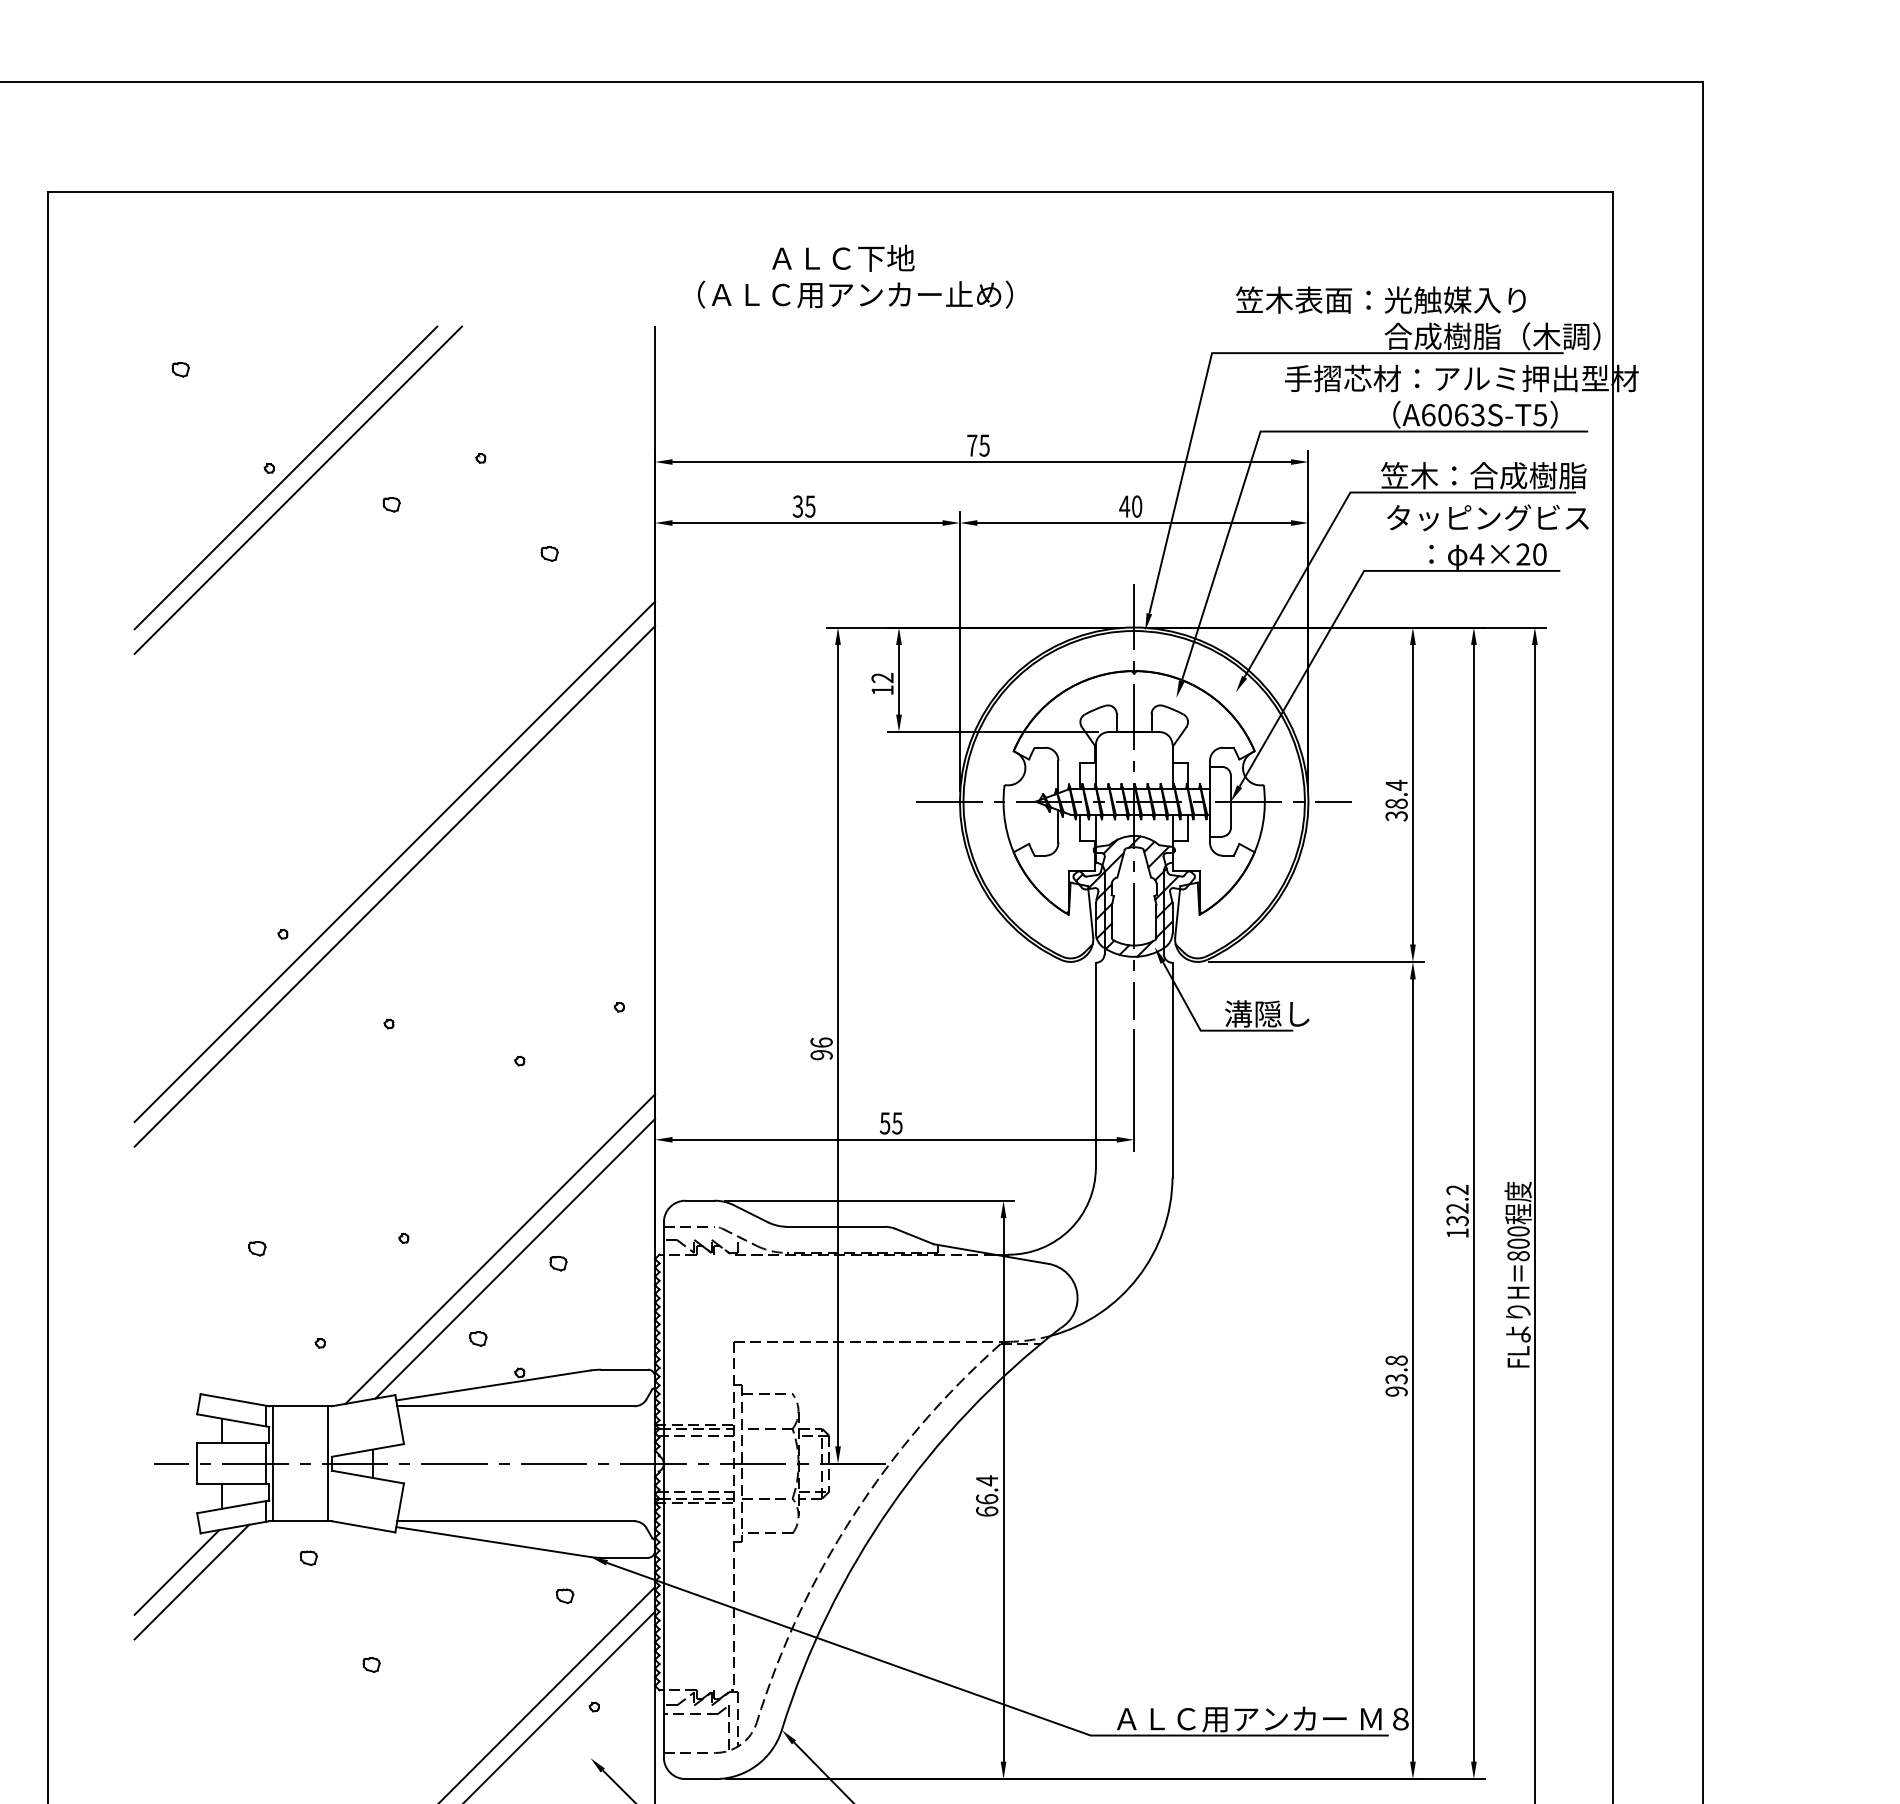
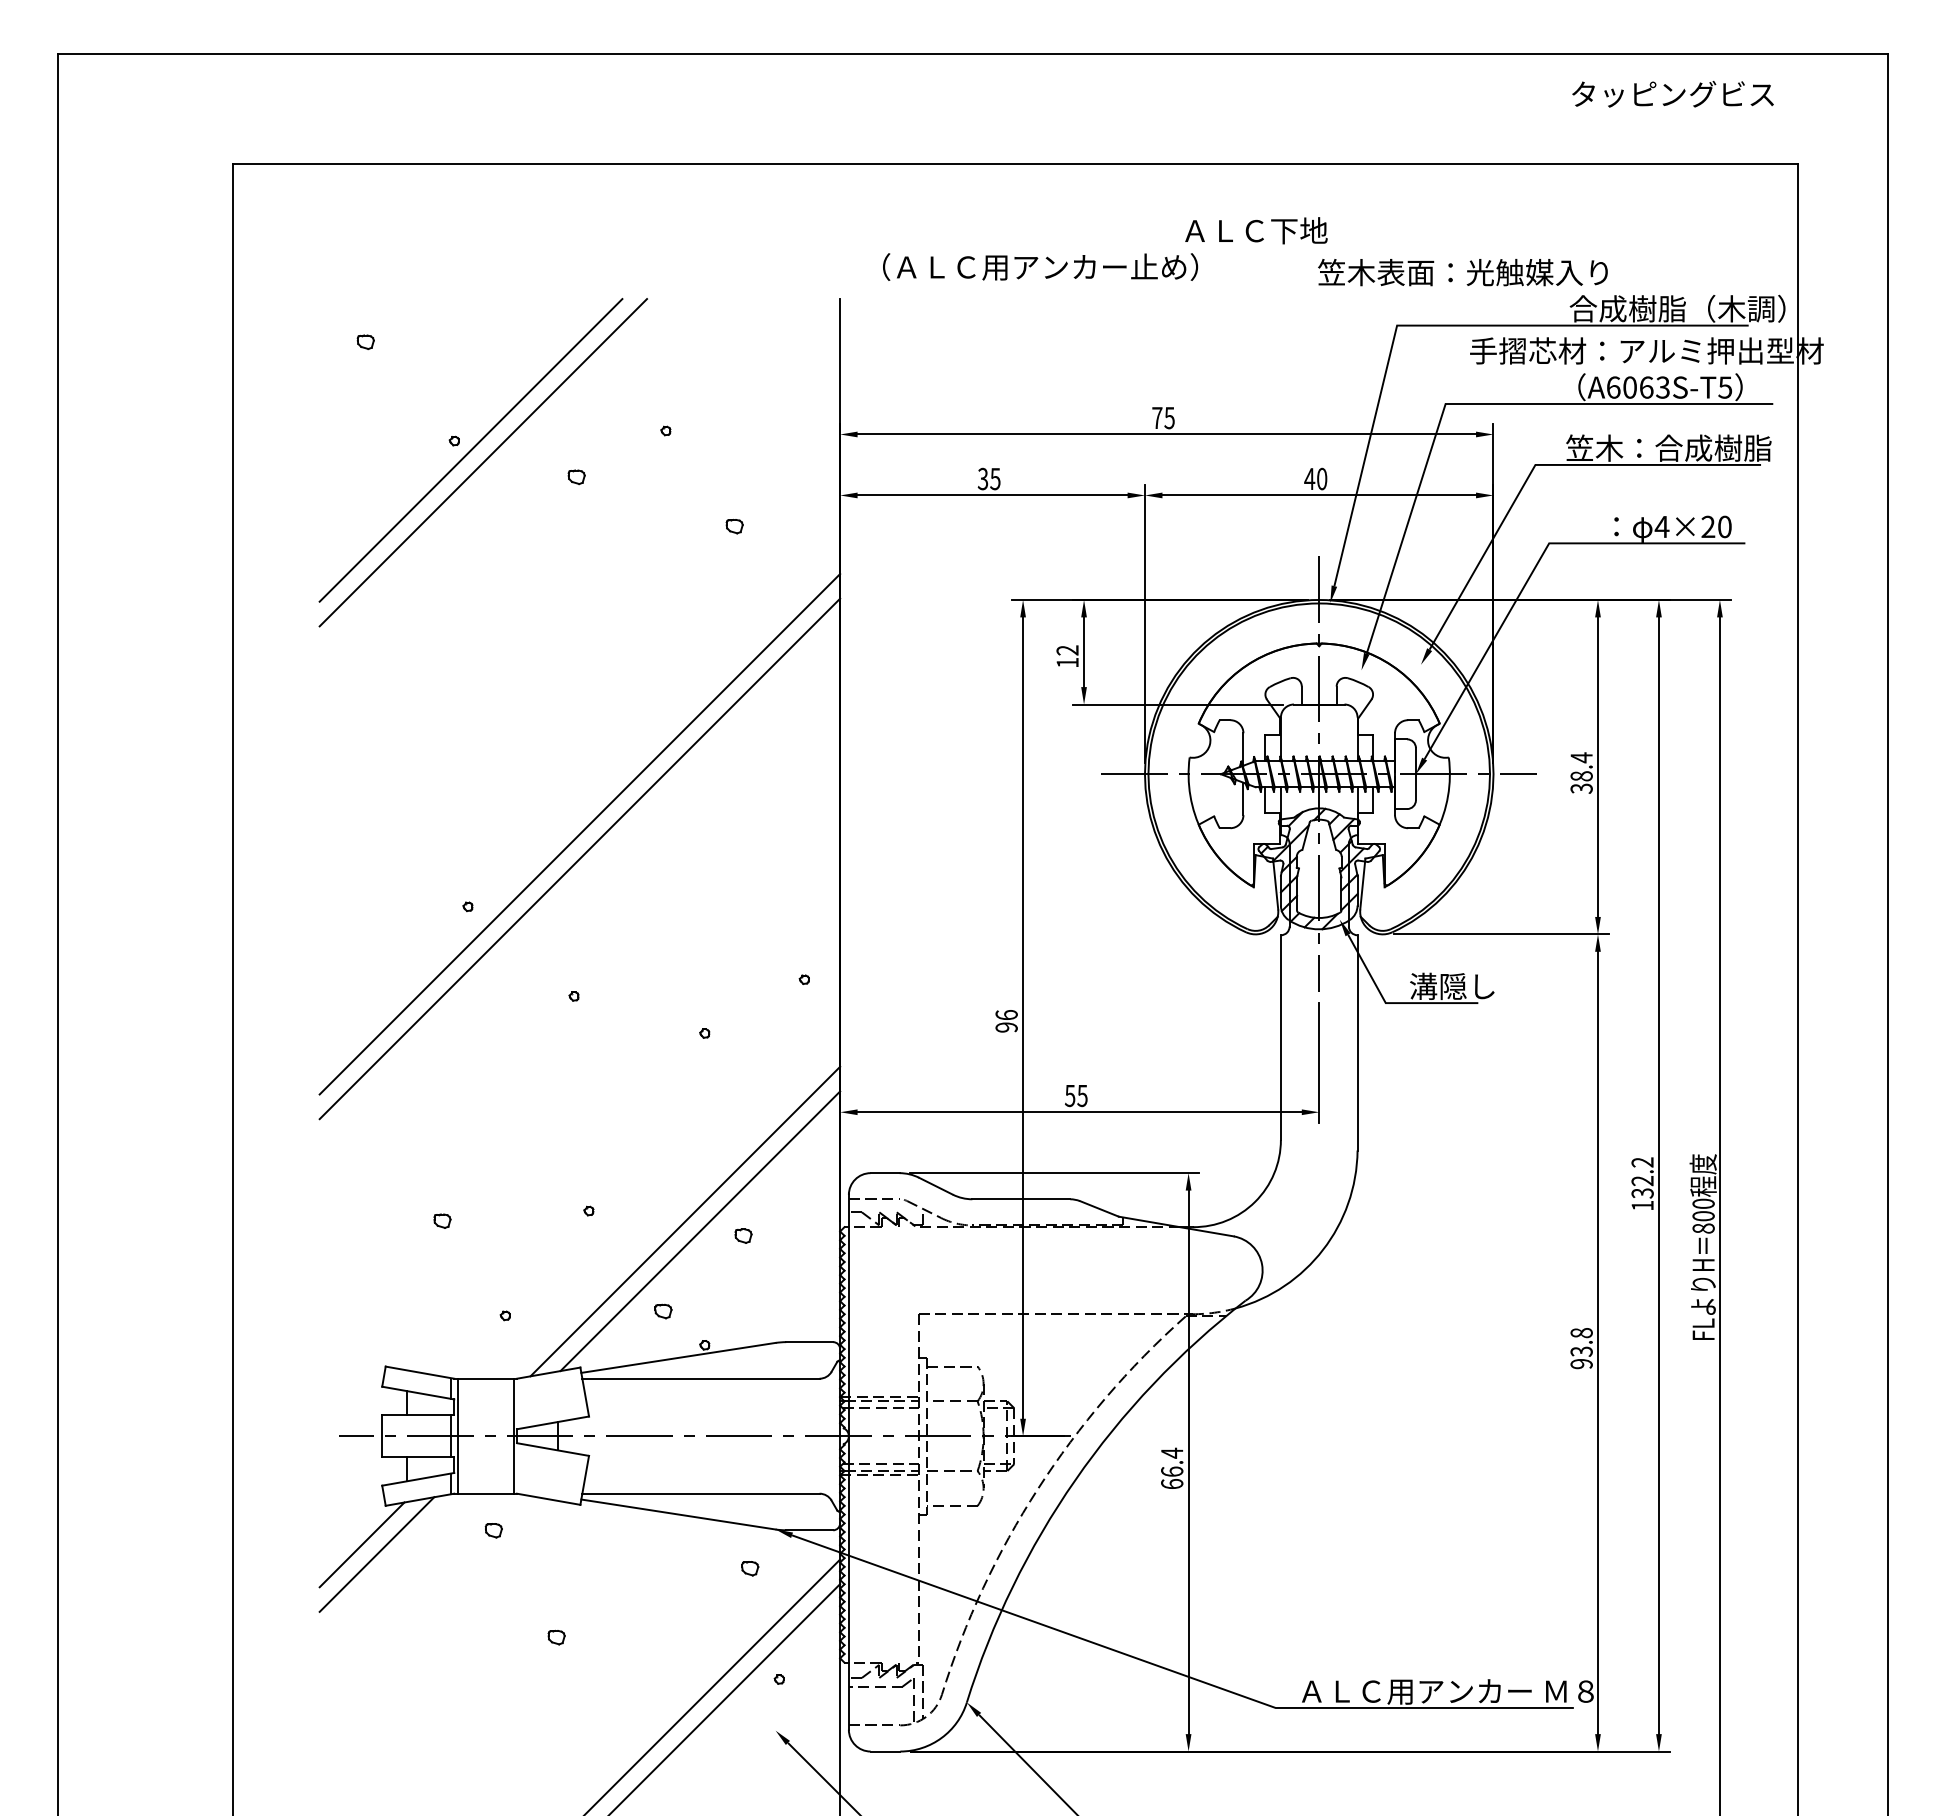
text: (843, 258) -> (1256, 230), moved
text: (1380, 300) -> (1462, 272), moved
text: (1487, 518) -> (1672, 94), moved

